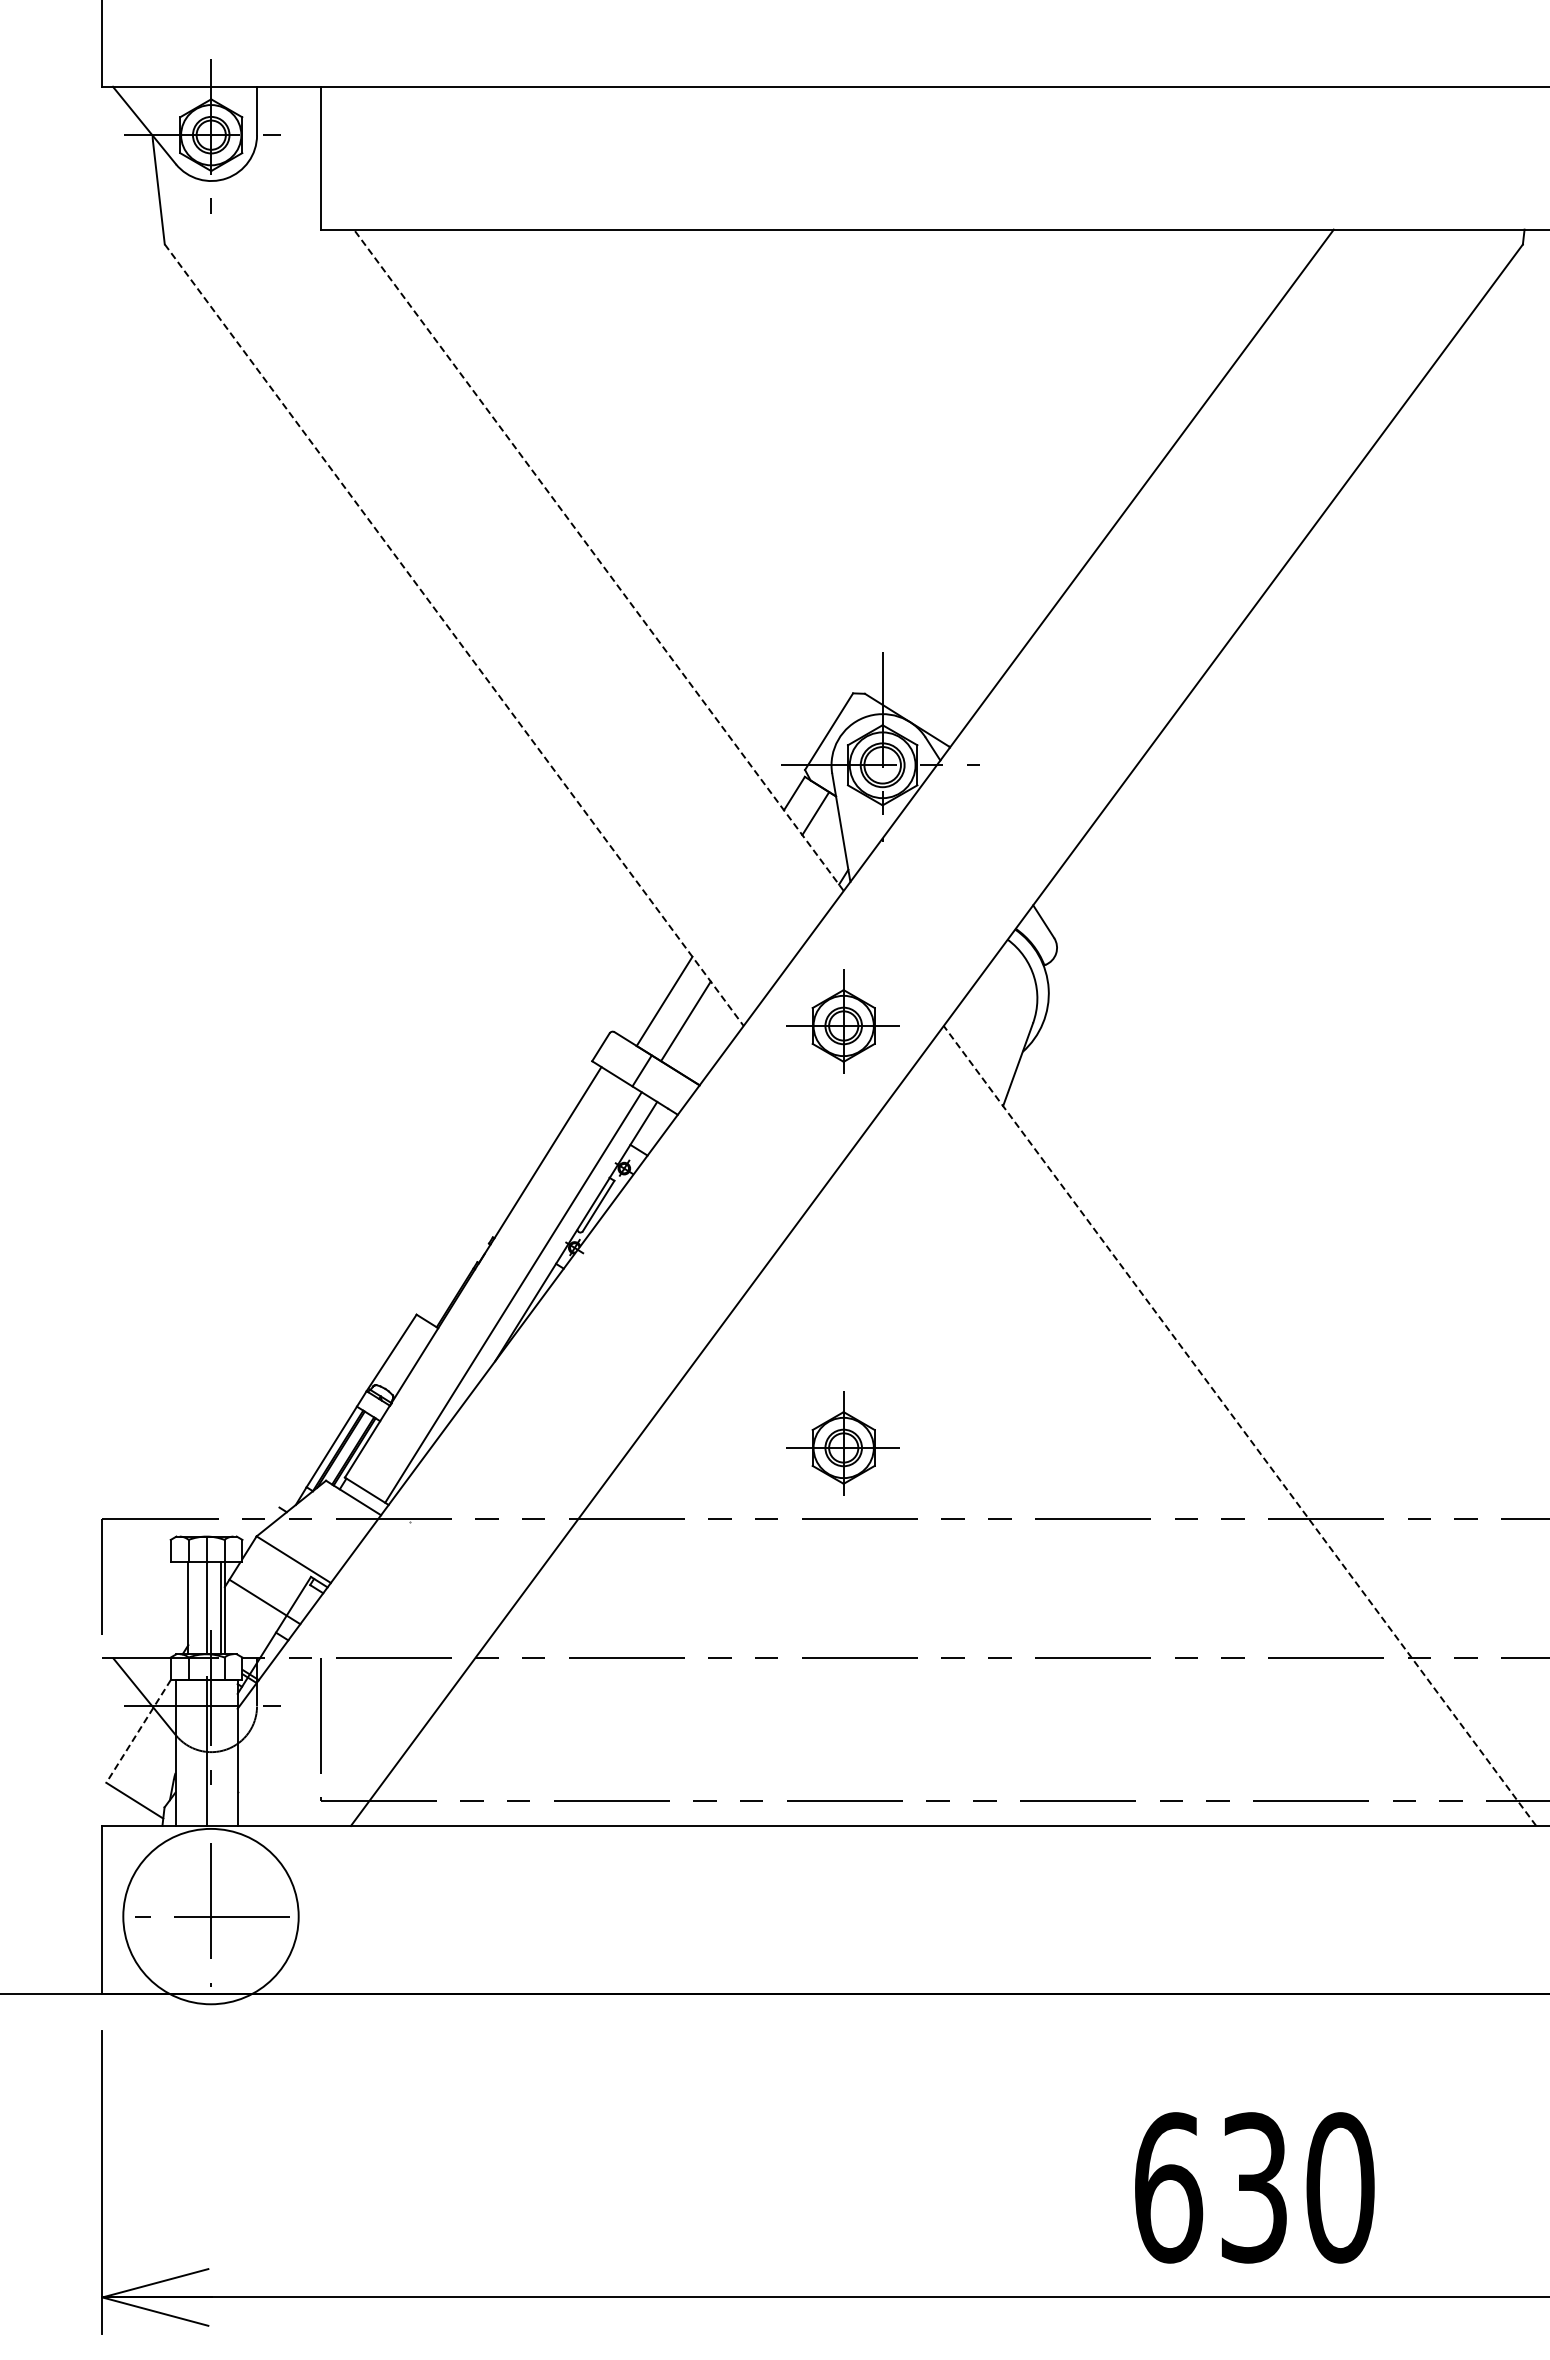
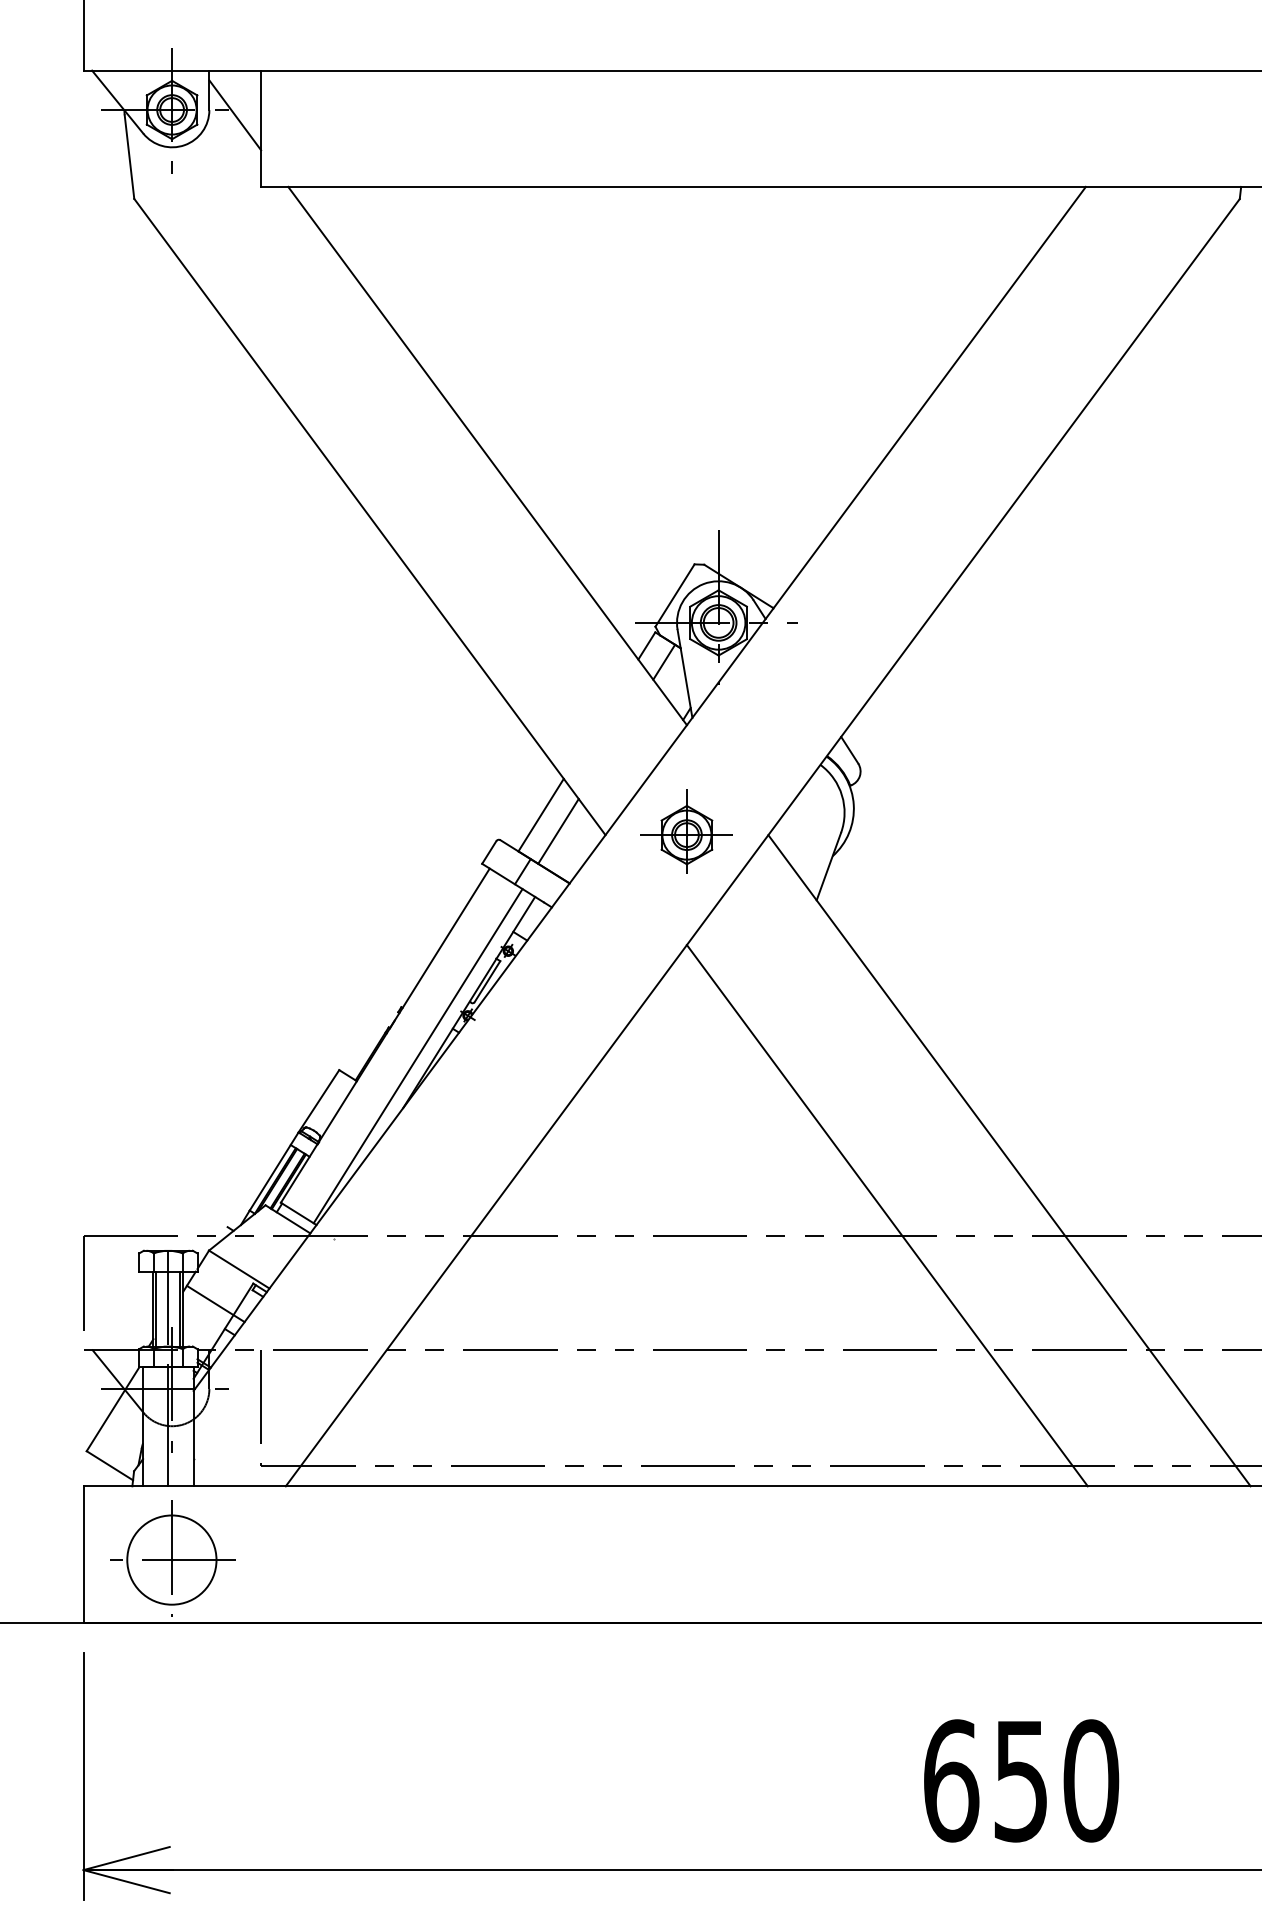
line: (288, 141) -> (234, 115), added
line: (598, 559) -> (487, 455), dashed -> solid
line: (454, 635) -> (370, 517), dashed -> solid
line: (1240, 1425) -> (1009, 1160), dashed -> solid
part: (842, 1443) -> (685, 1174), removed
line: (1089, 1493) -> (887, 1215), added
line: (192, 1608) -> (156, 1309), added
line: (138, 1731) -> (112, 1409), dashed -> solid
circle: (210, 1916) -> (171, 1560), size x0.62
text: (1253, 2187) -> (1020, 1780), 630 -> 650

